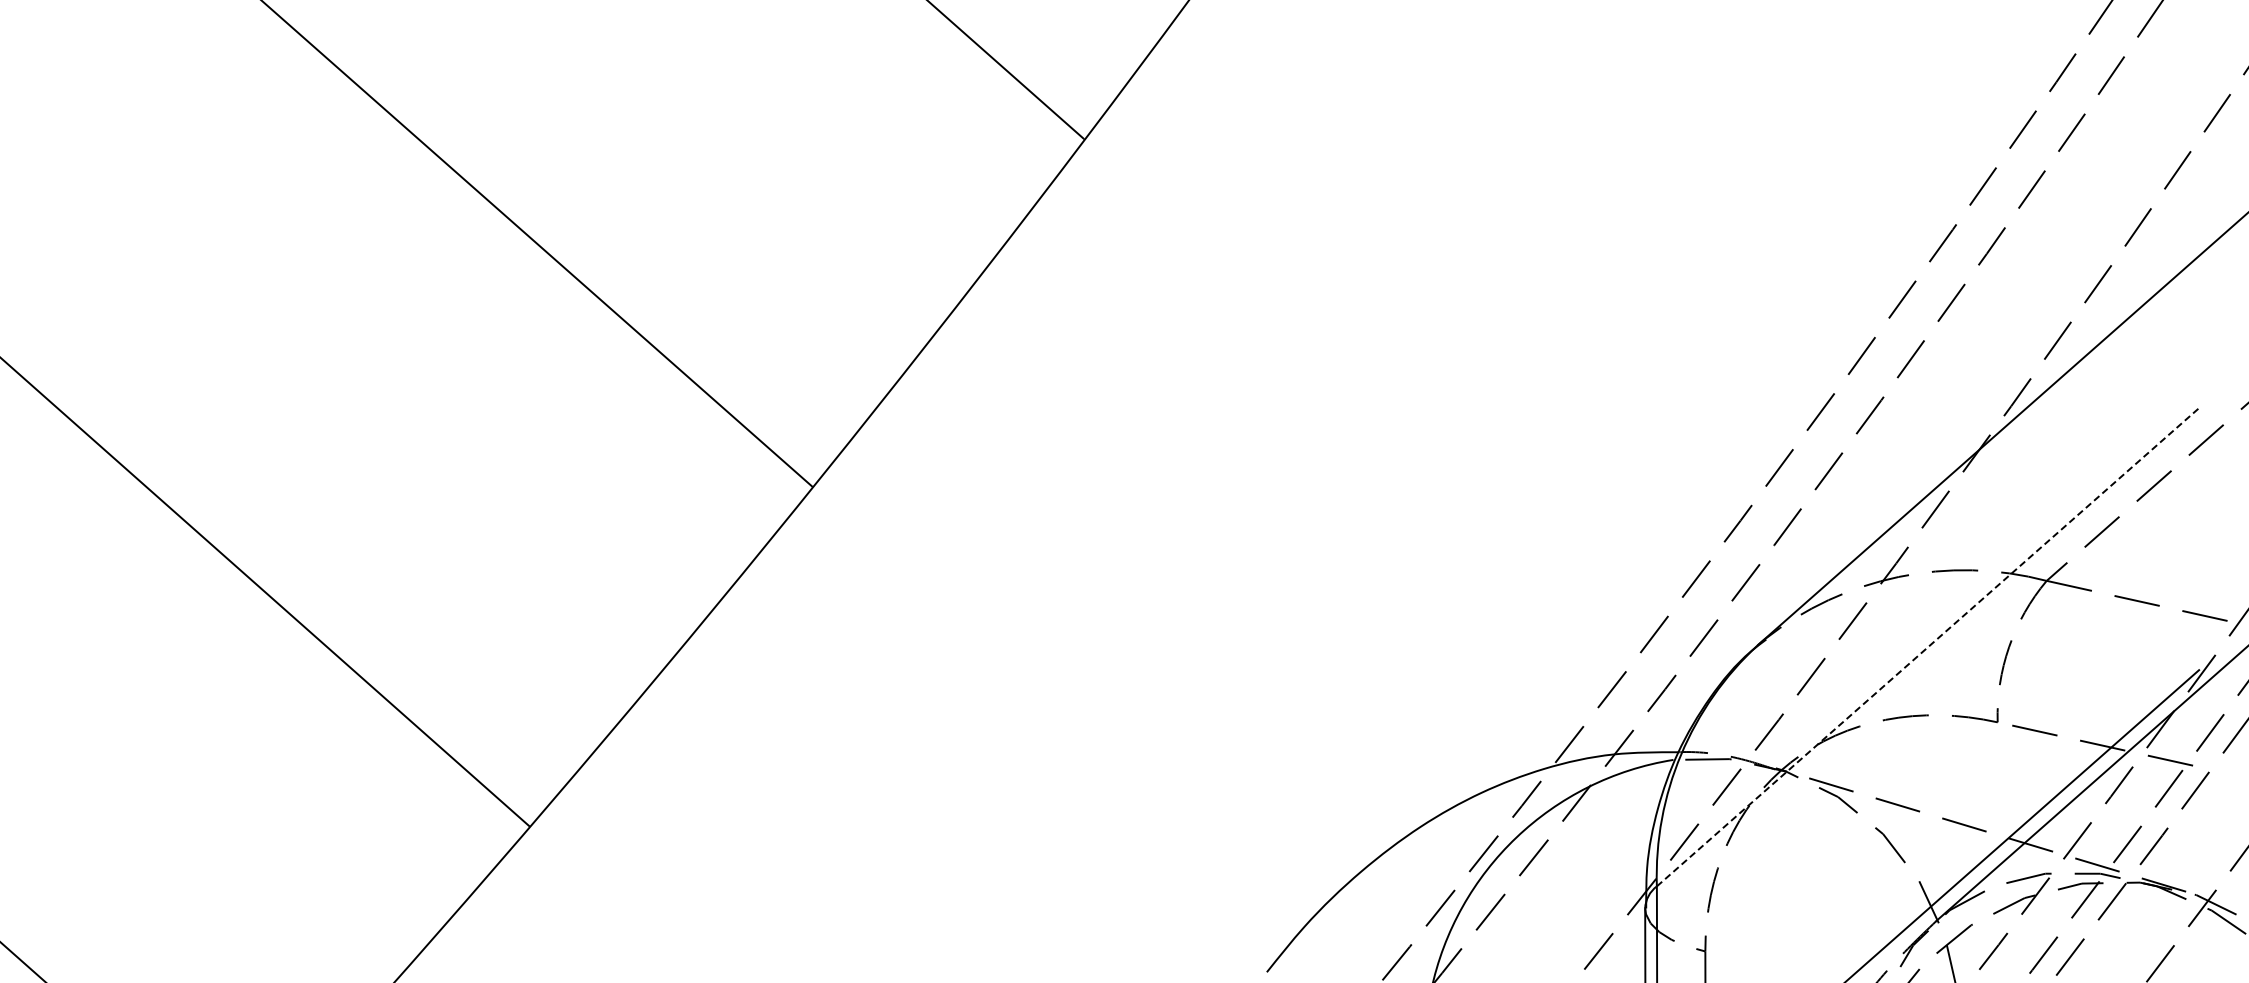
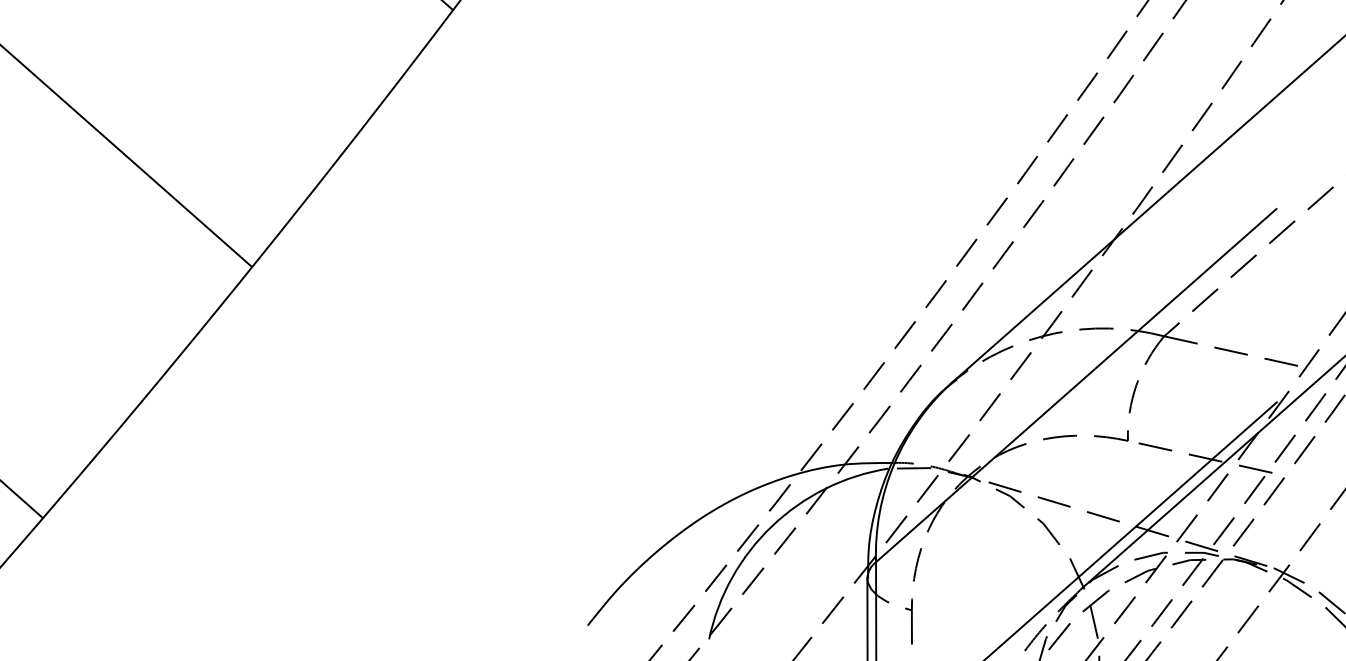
line: (1928, 647) -> (1076, 385), dashed -> solid

